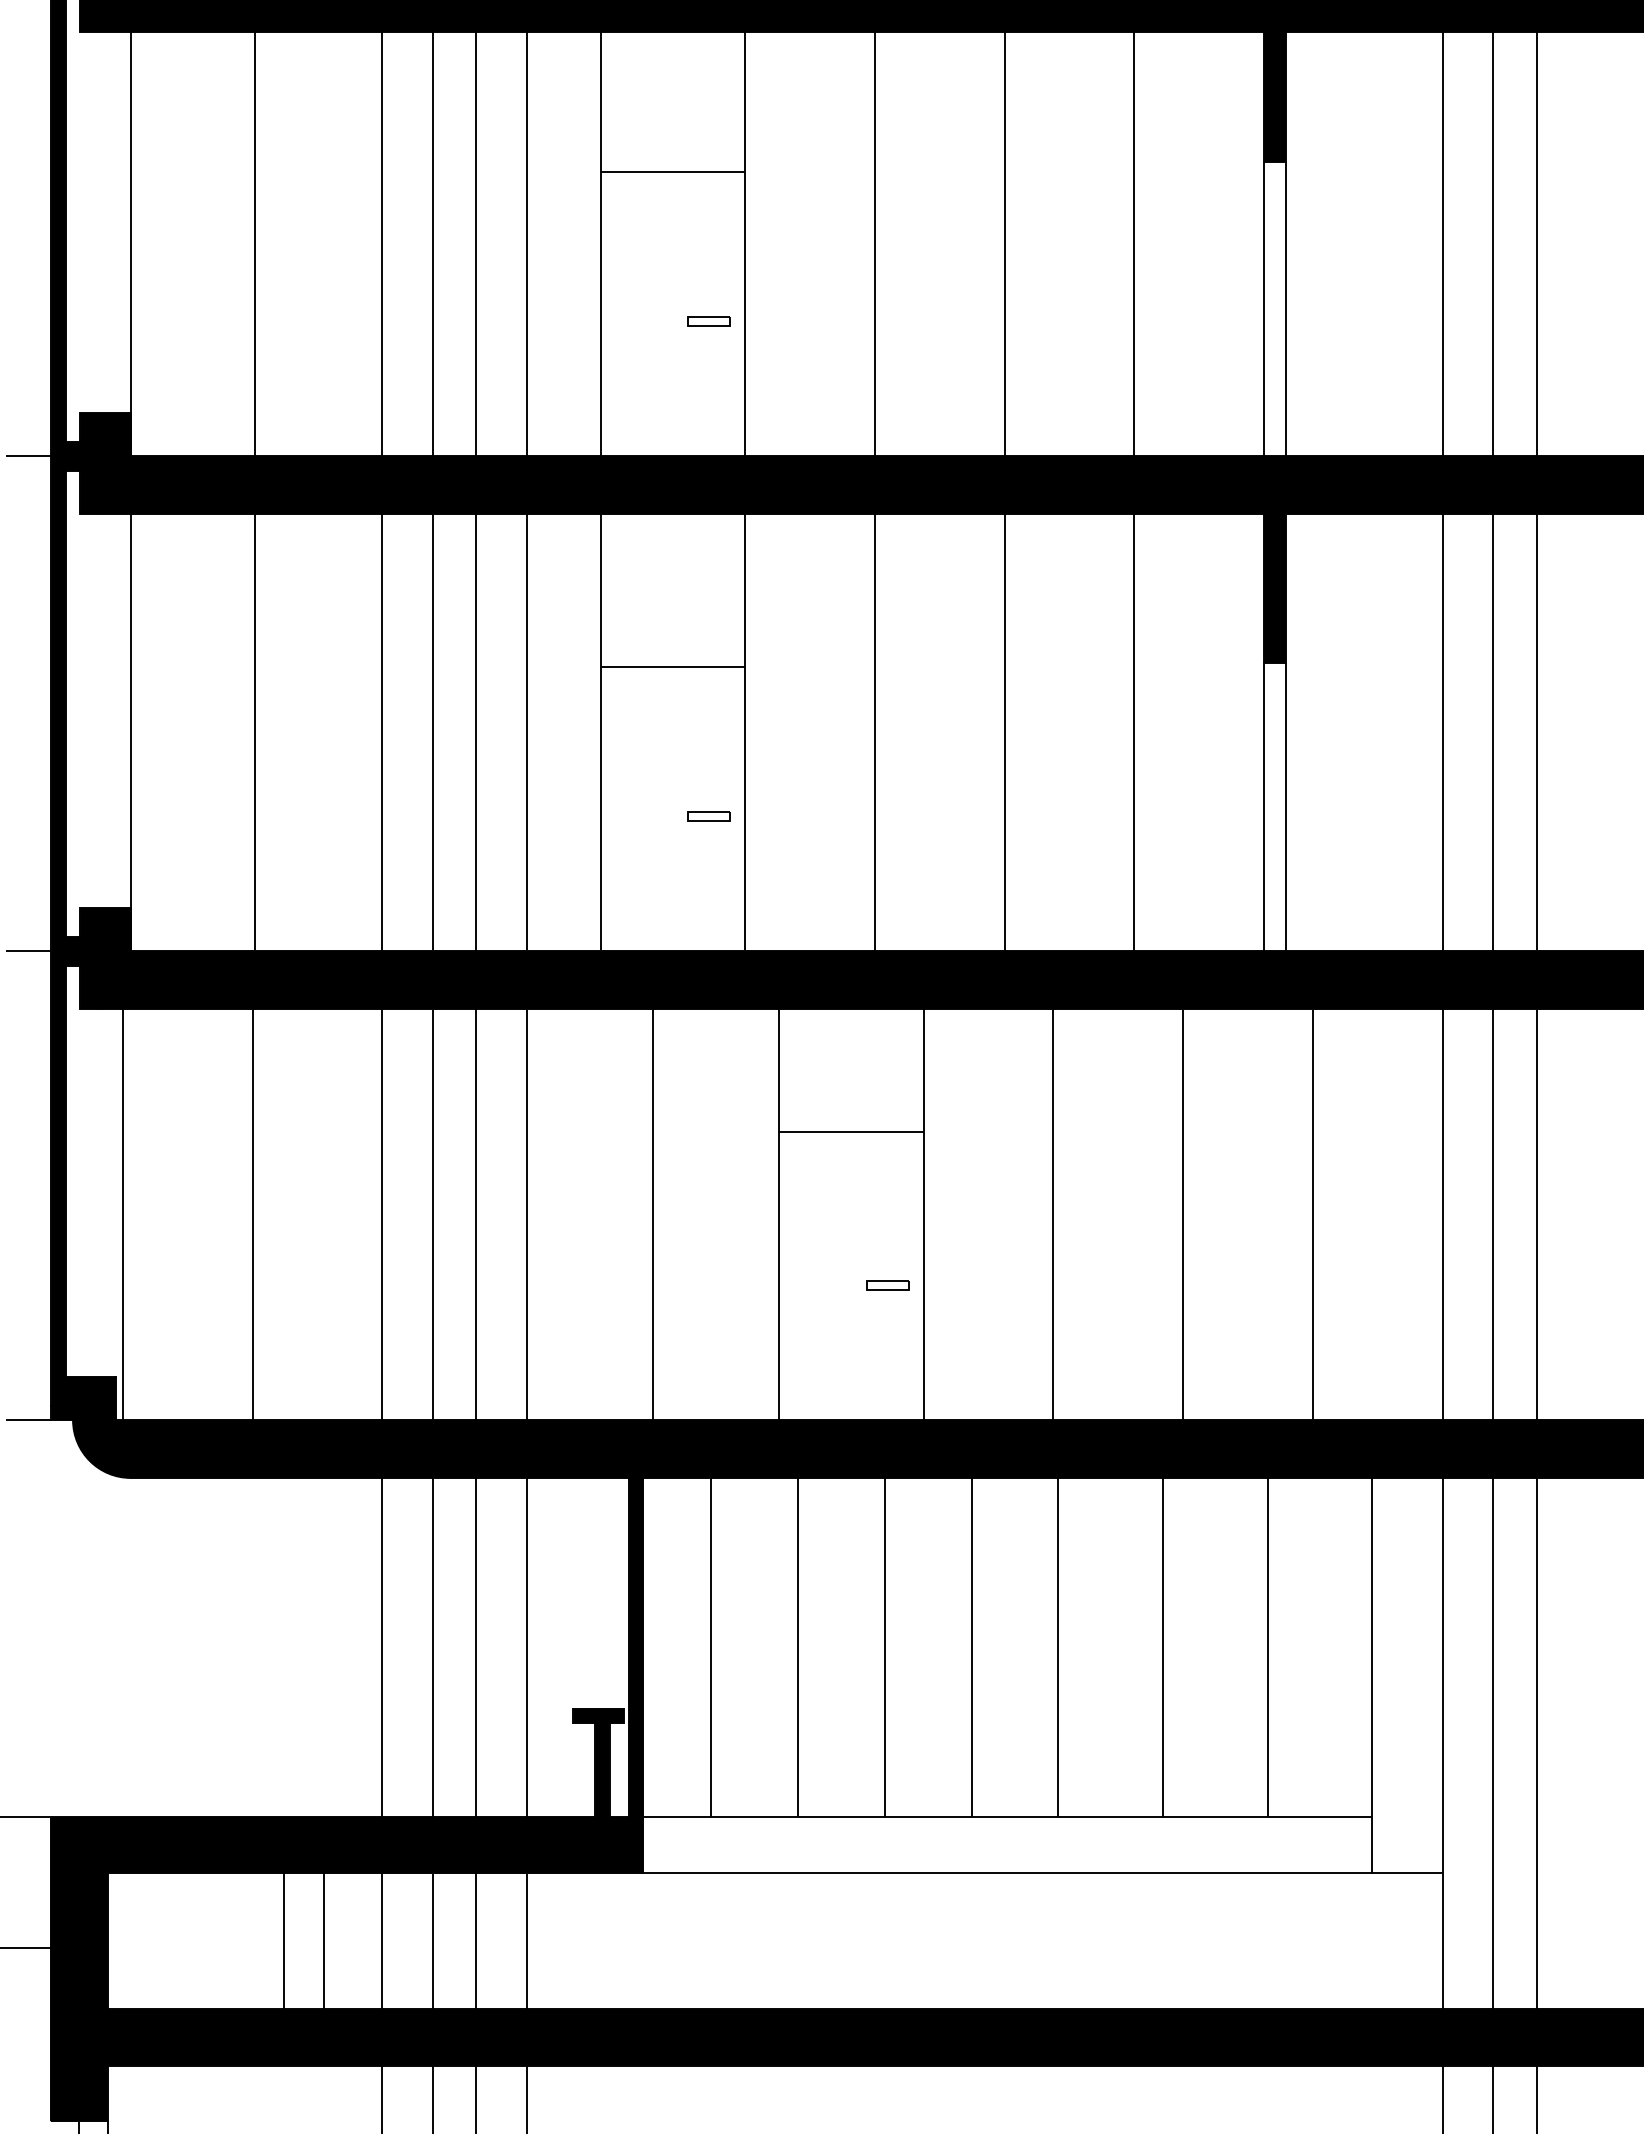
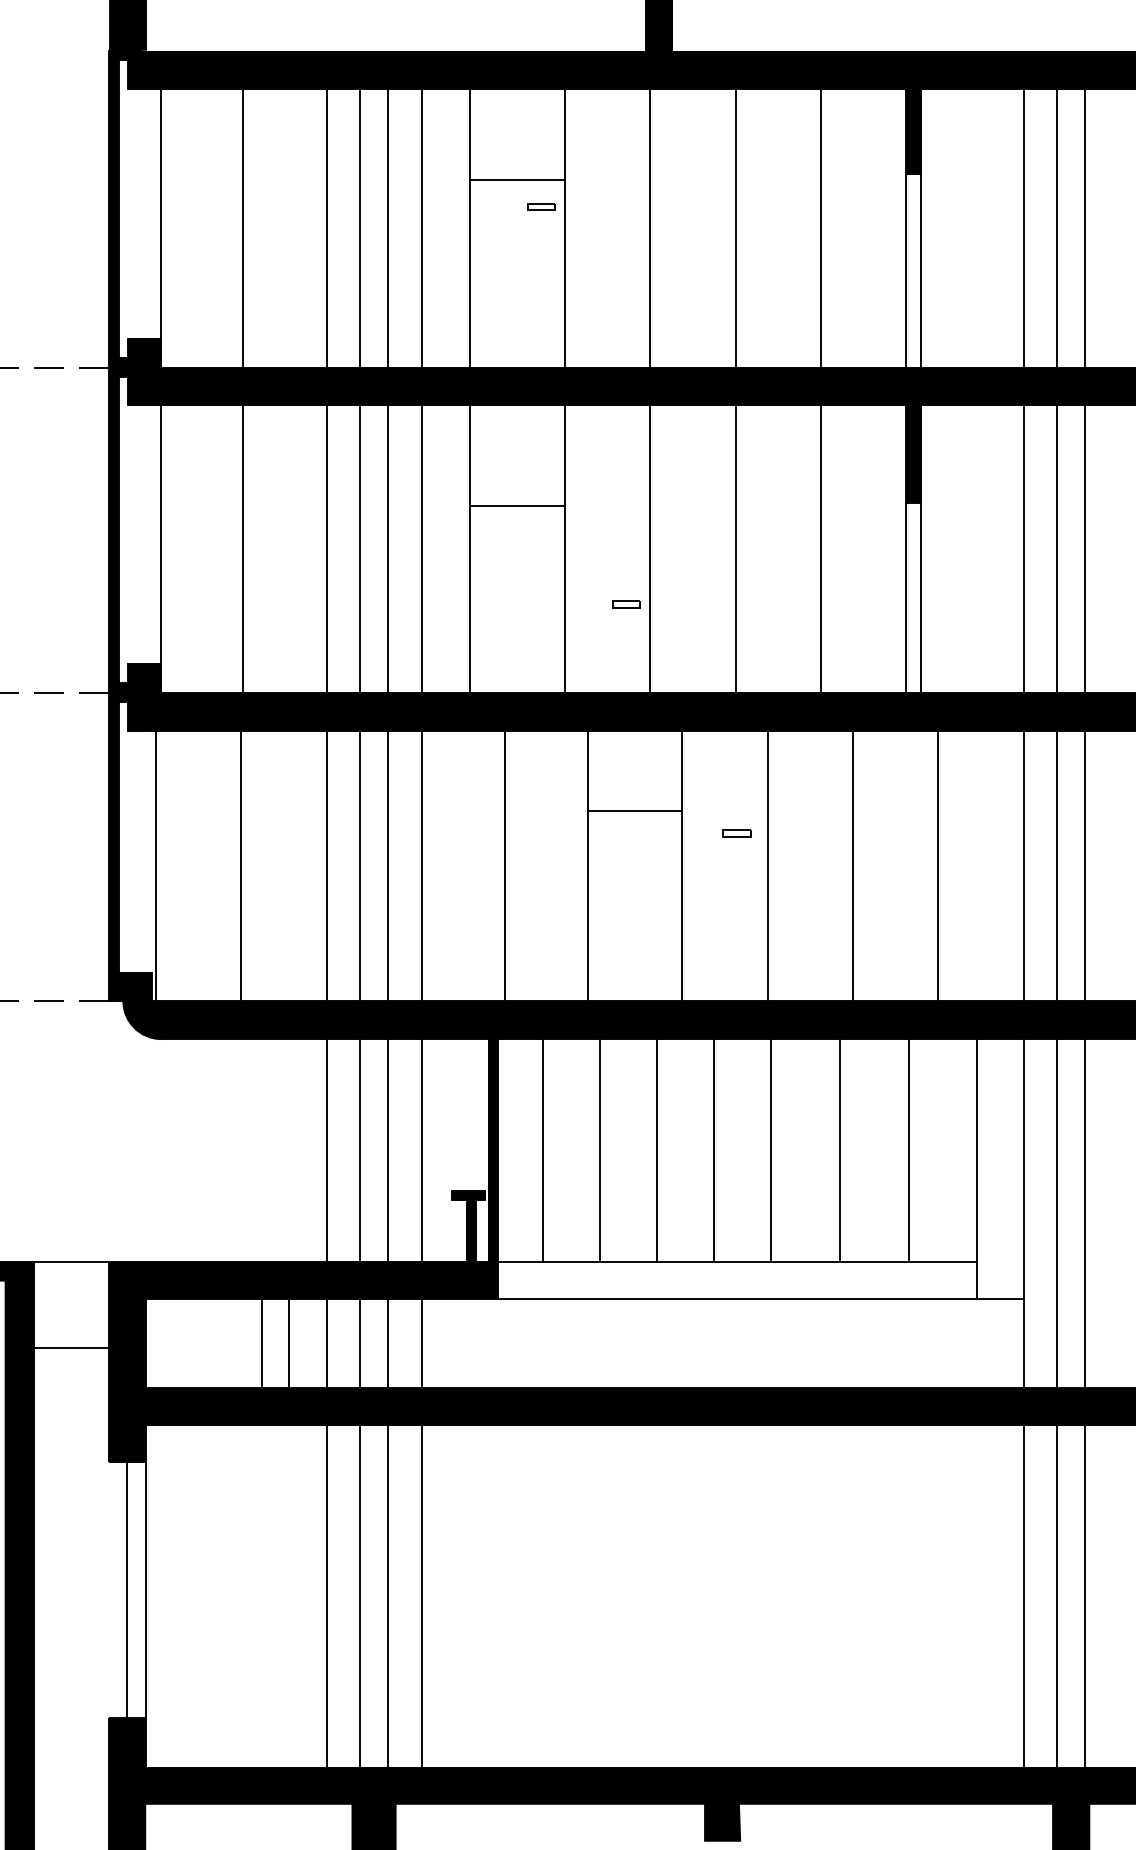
part: (709, 320) -> (541, 206), moved
part: (709, 816) -> (626, 604), moved
part: (887, 1285) -> (736, 833), moved

